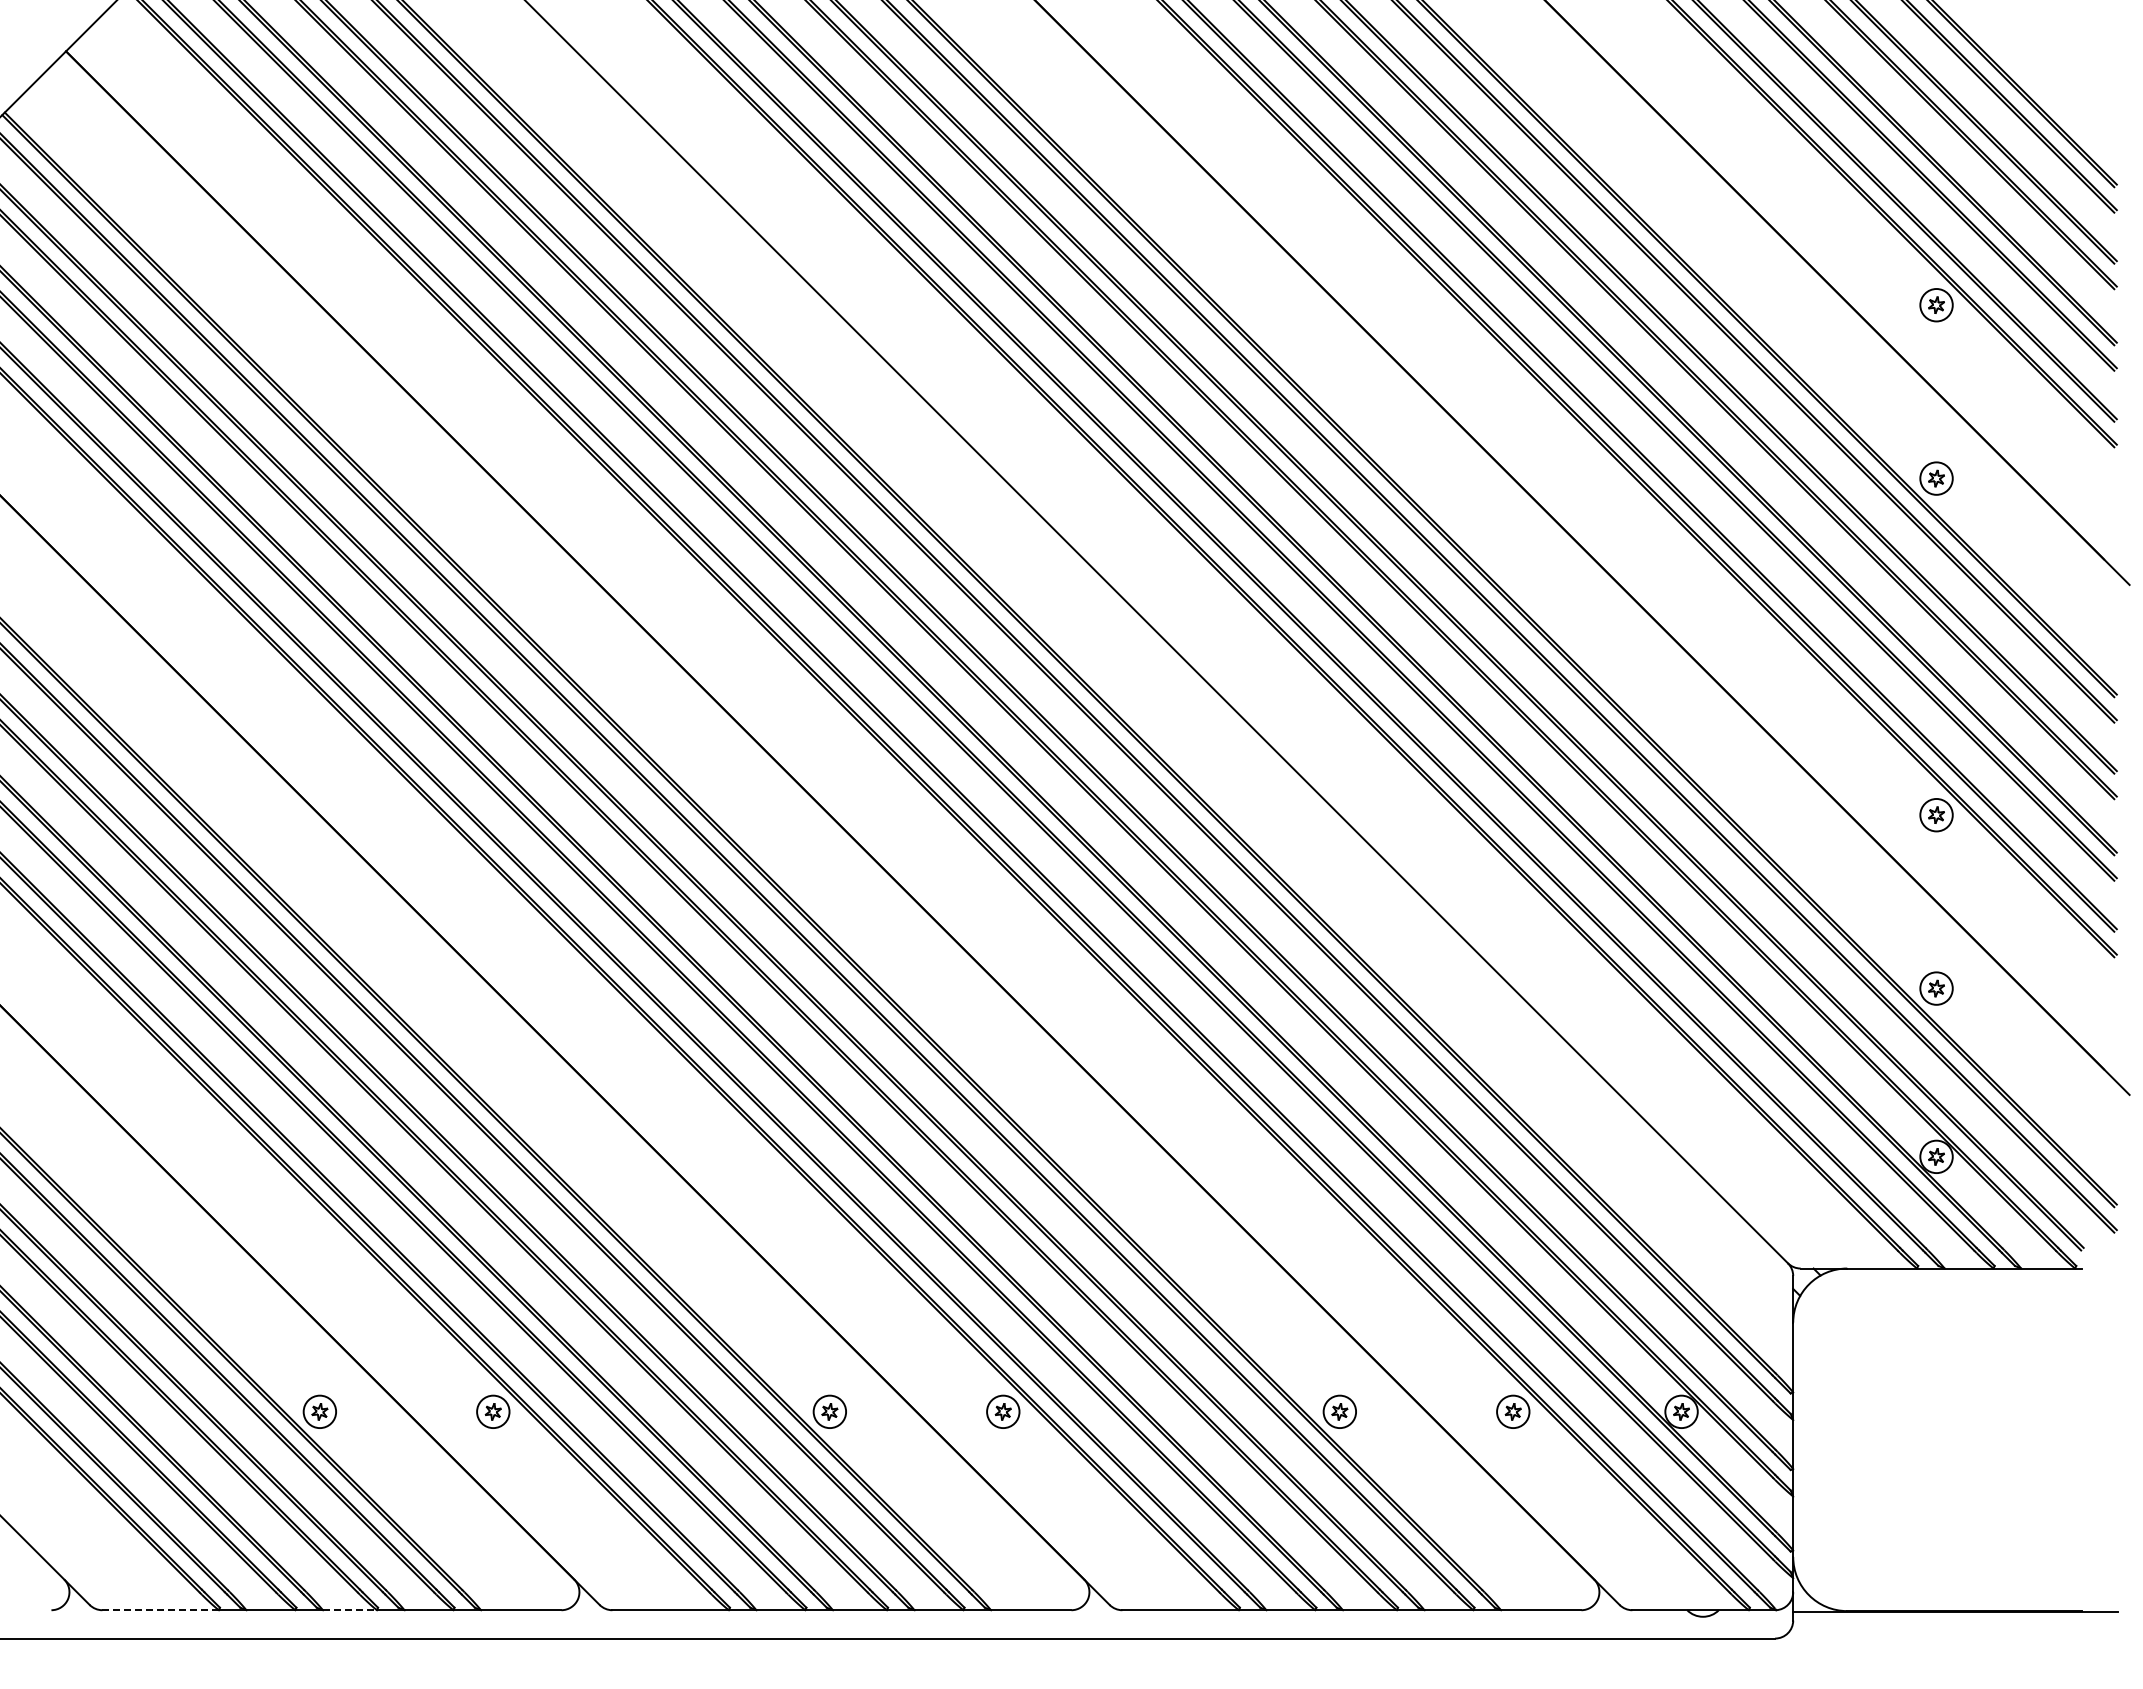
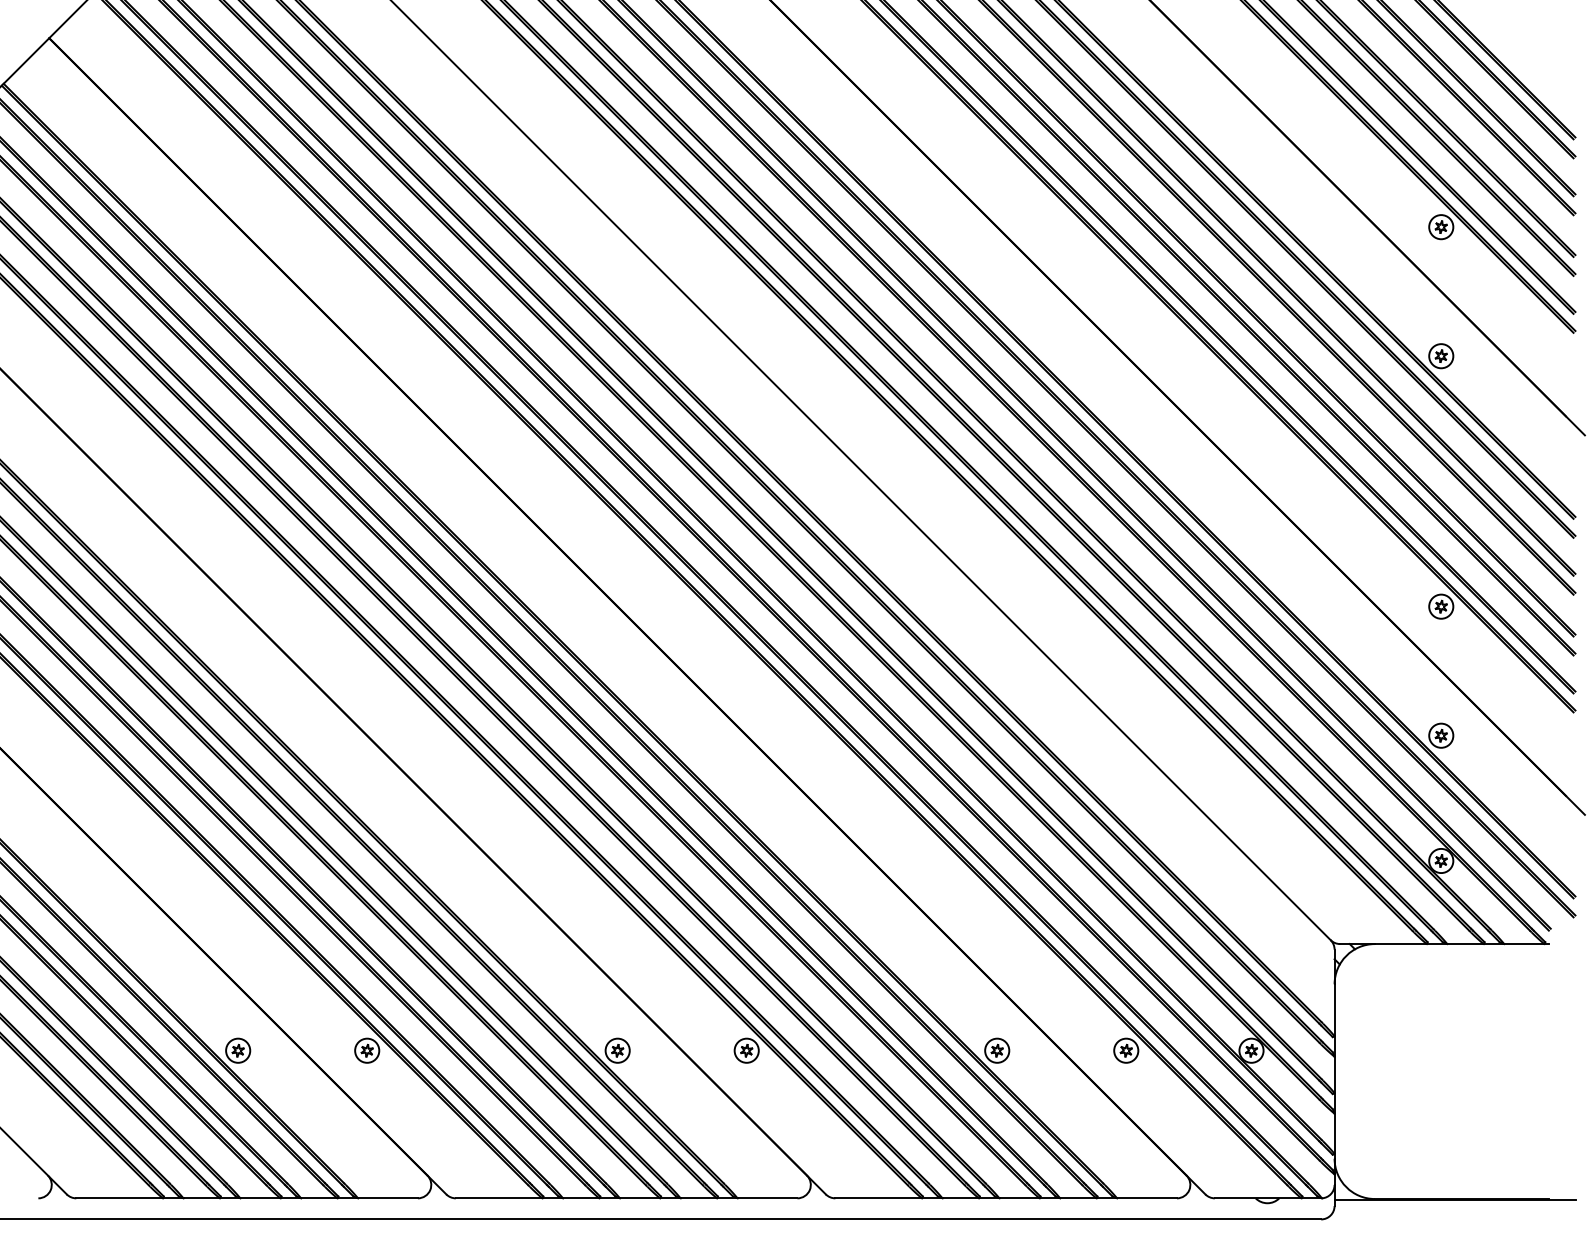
line: (161, 1610) -> (120, 1198), dashed -> solid
line: (349, 1610) -> (260, 1198), dashed -> solid

